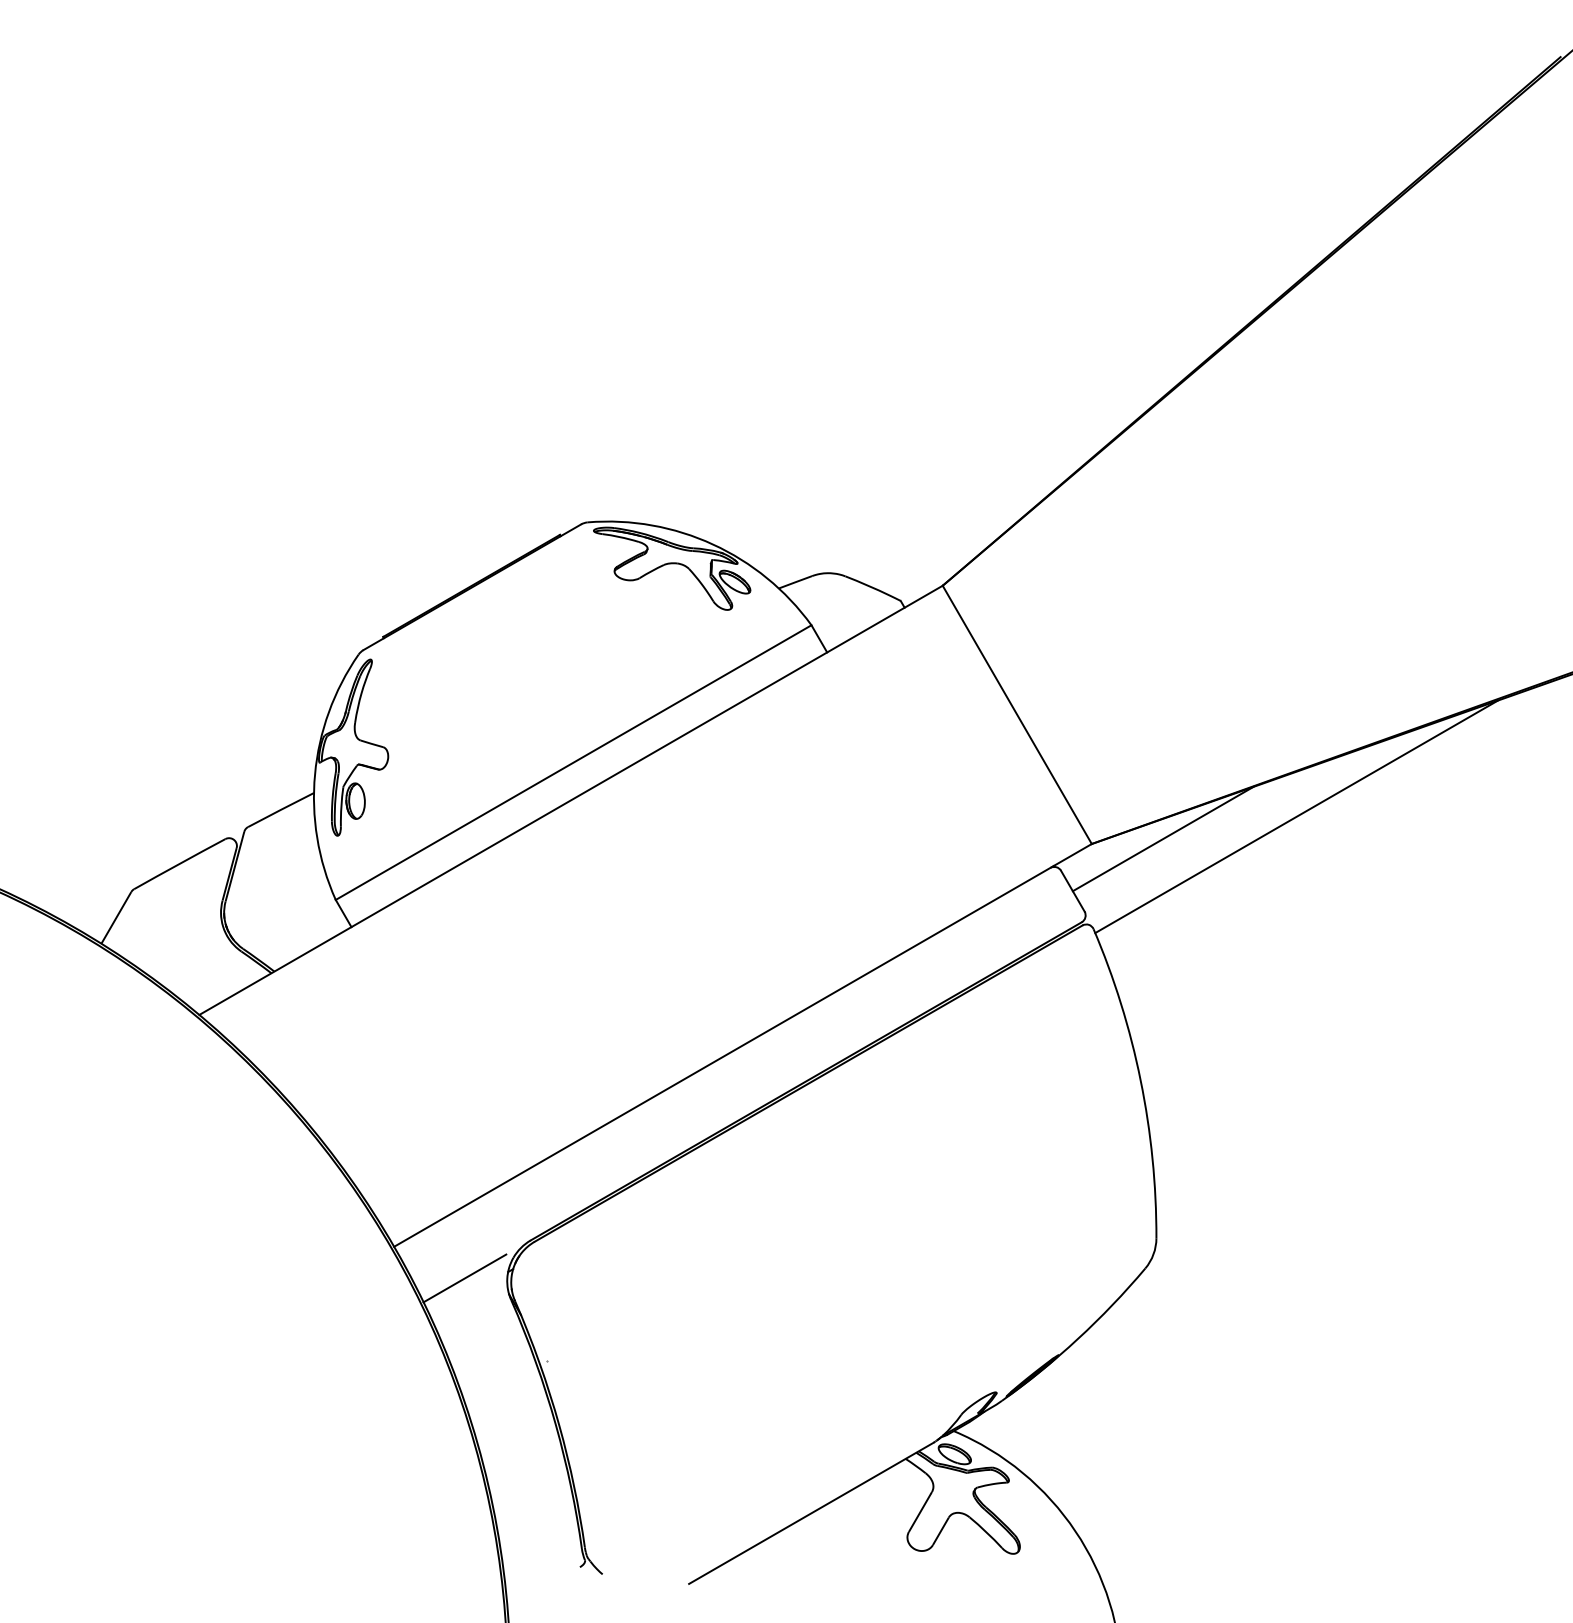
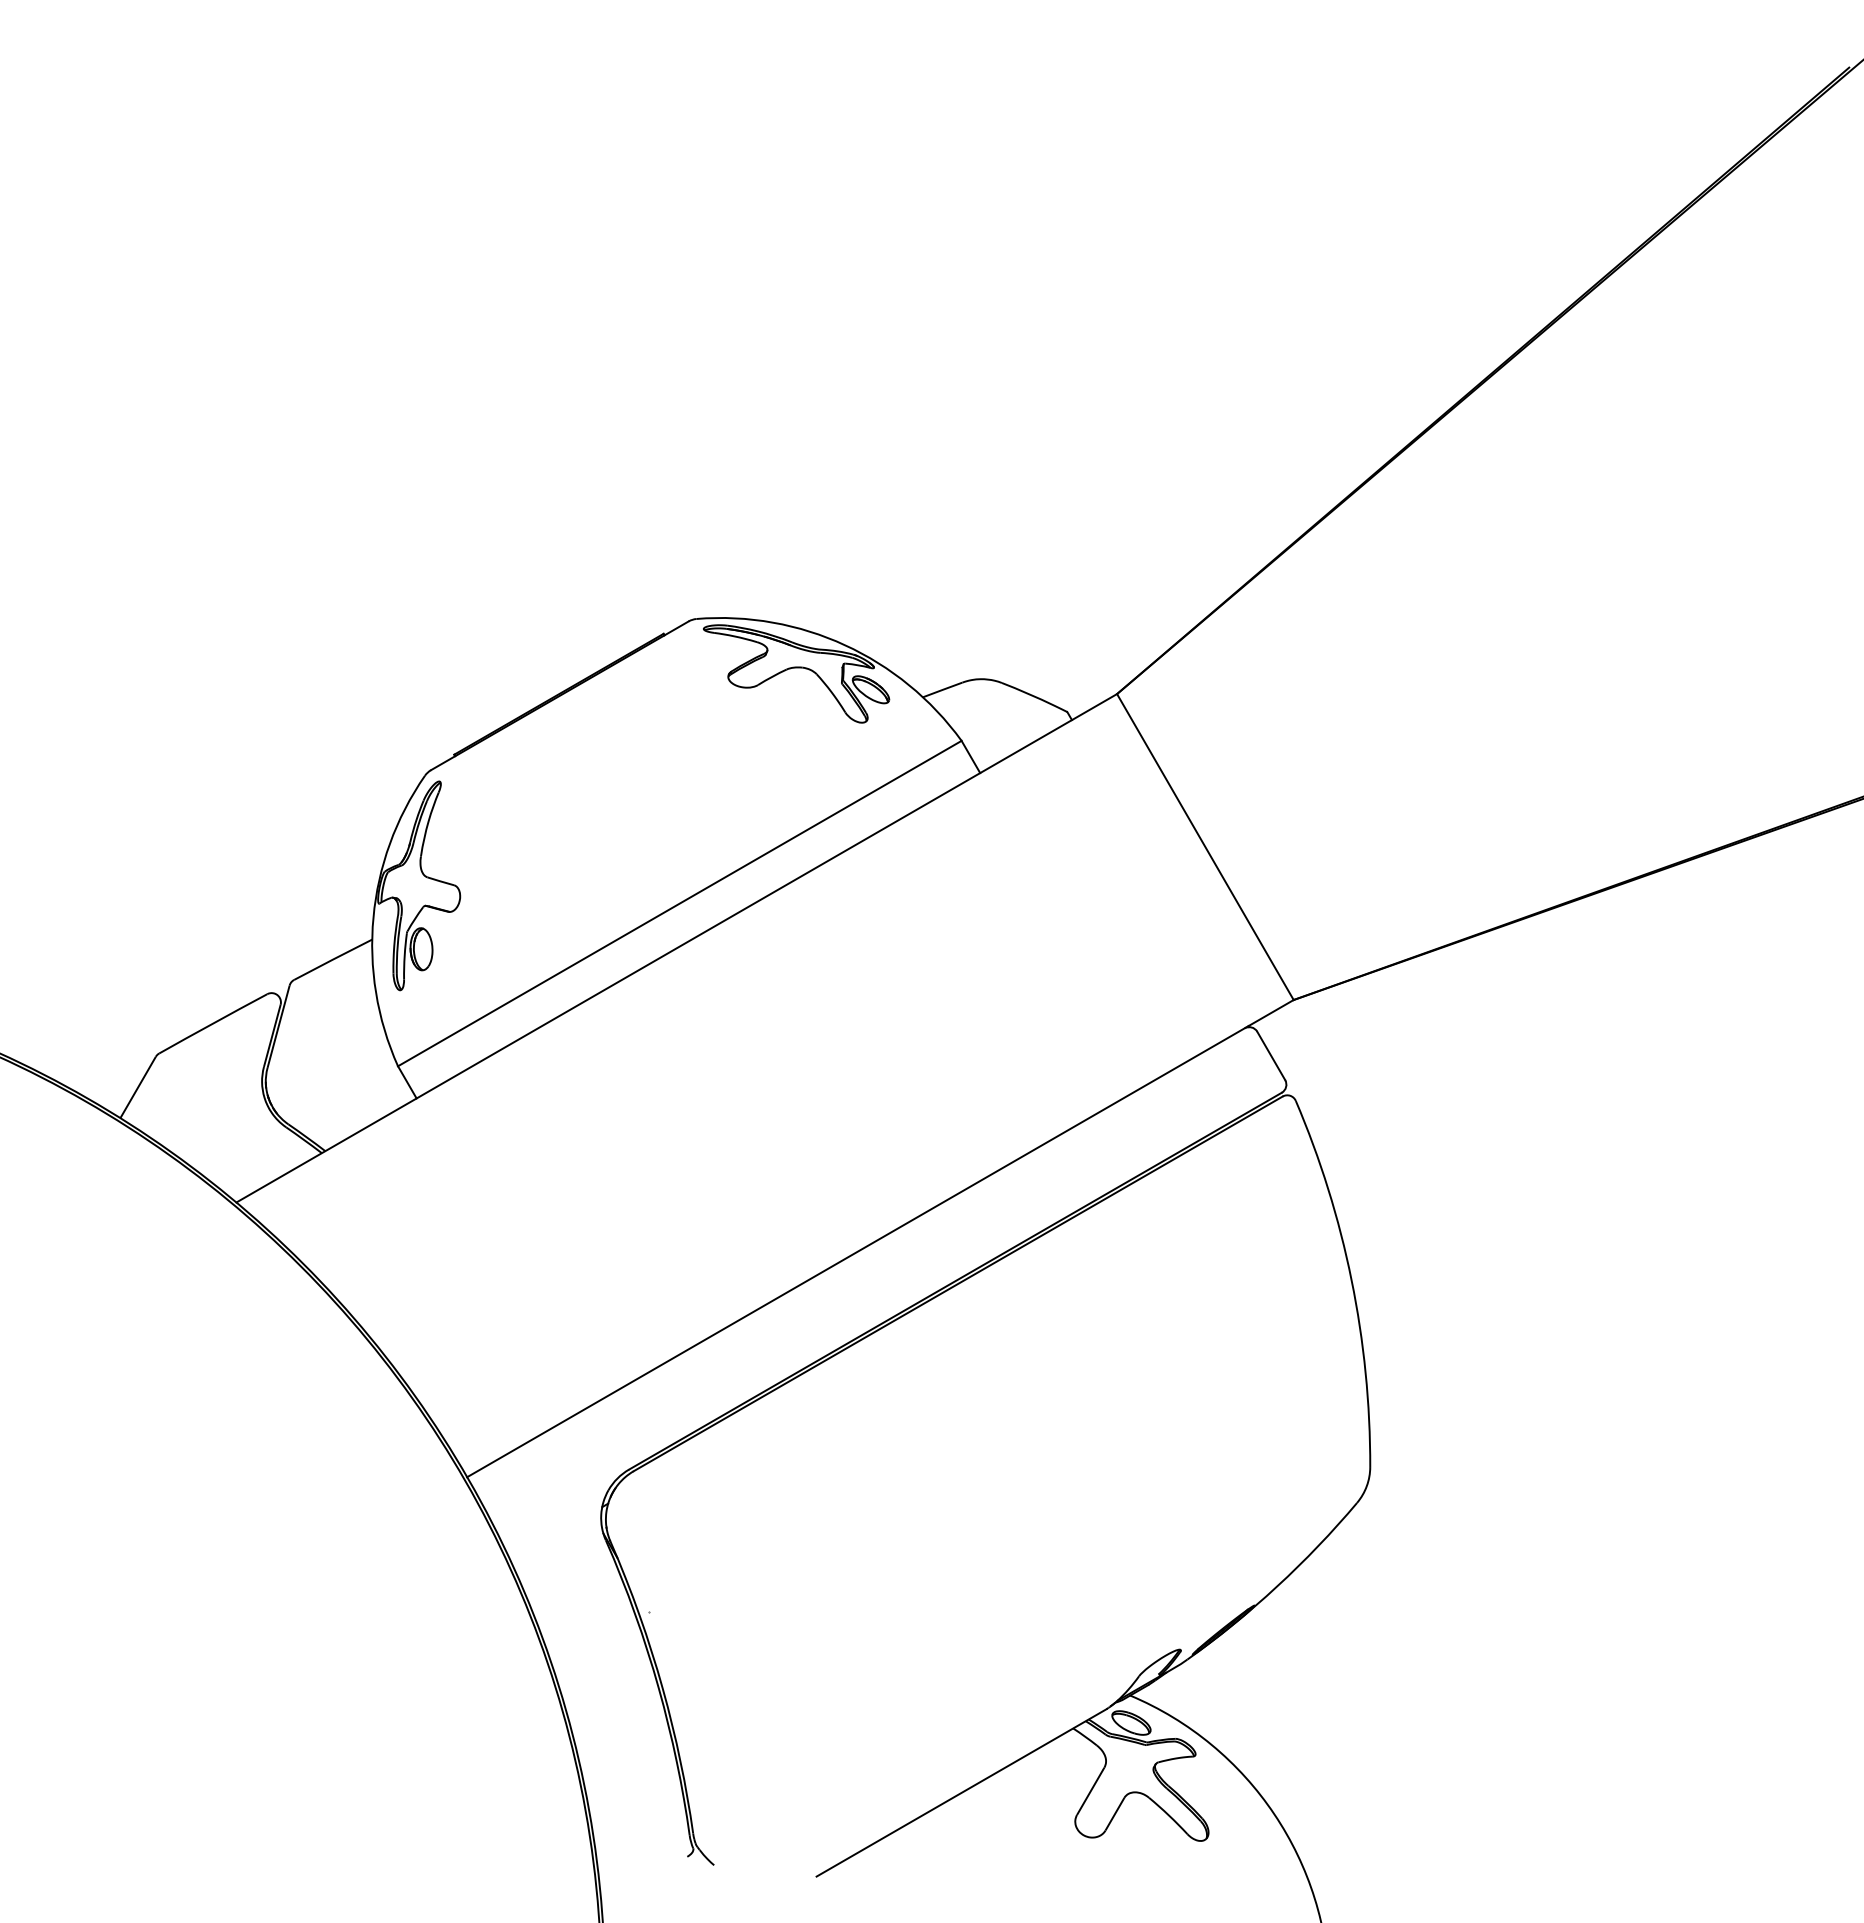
line: (1295, 816) -> (1535, 967), removed
line: (1163, 838) -> (1378, 993), removed
line: (464, 1278) -> (550, 1514), removed

